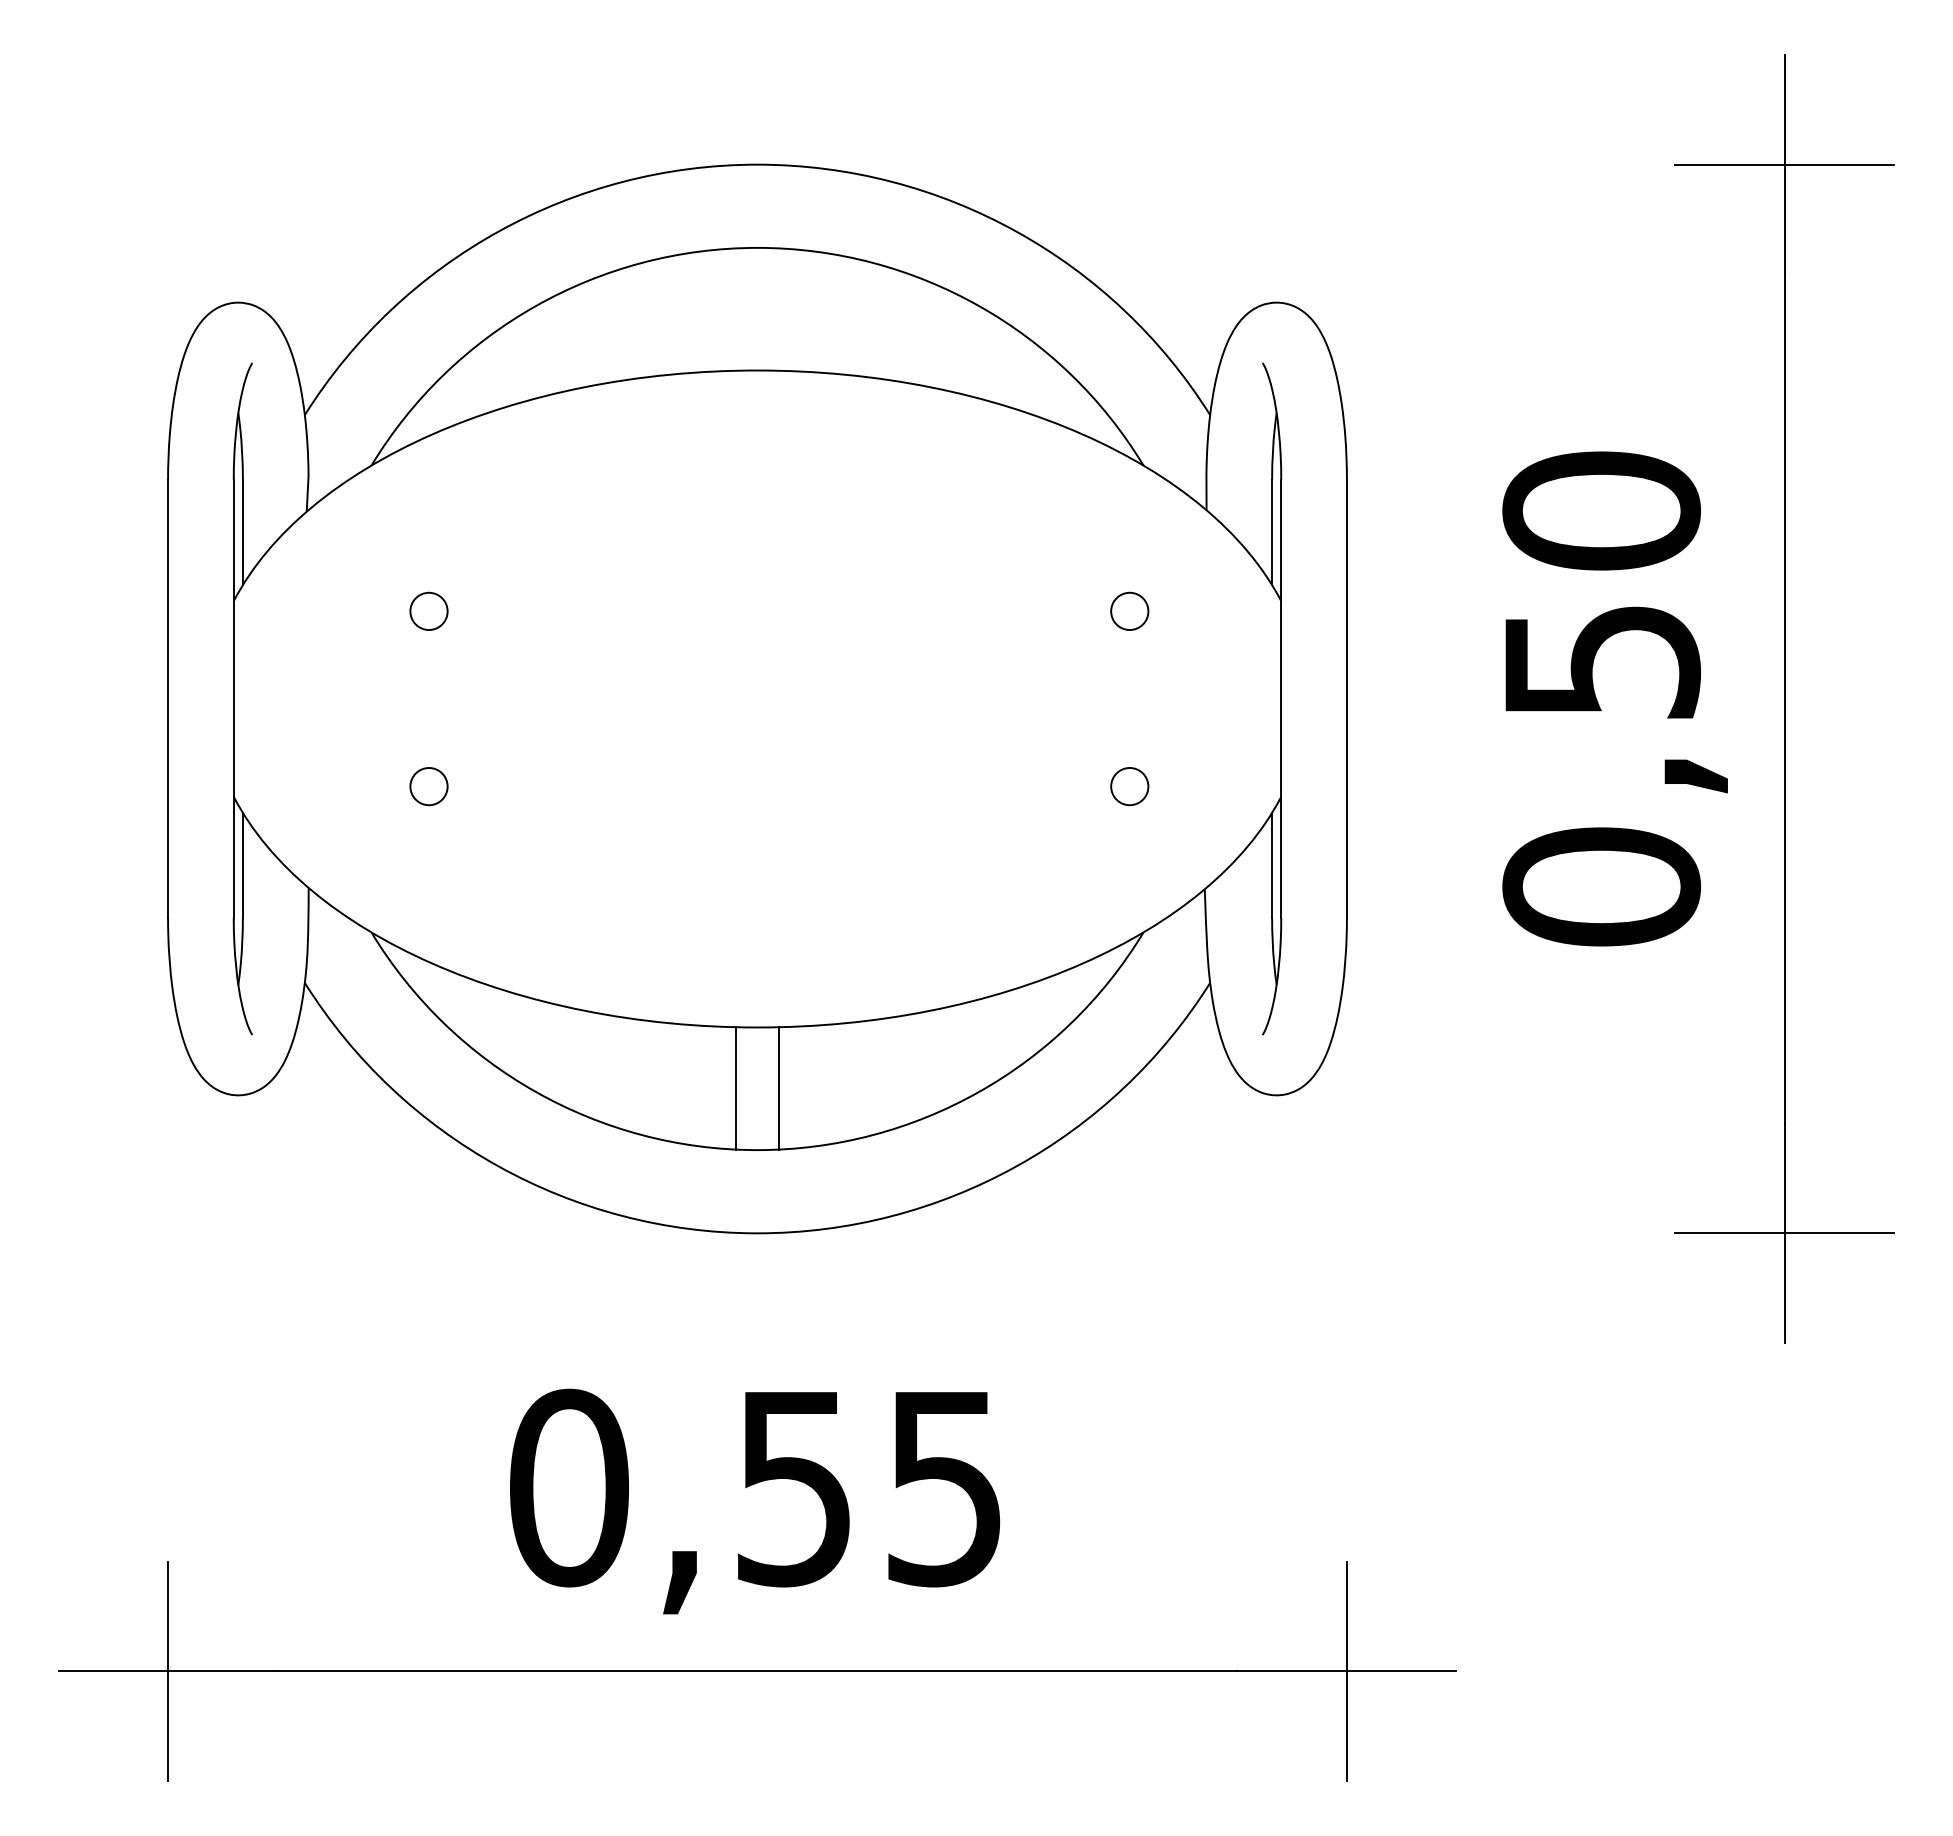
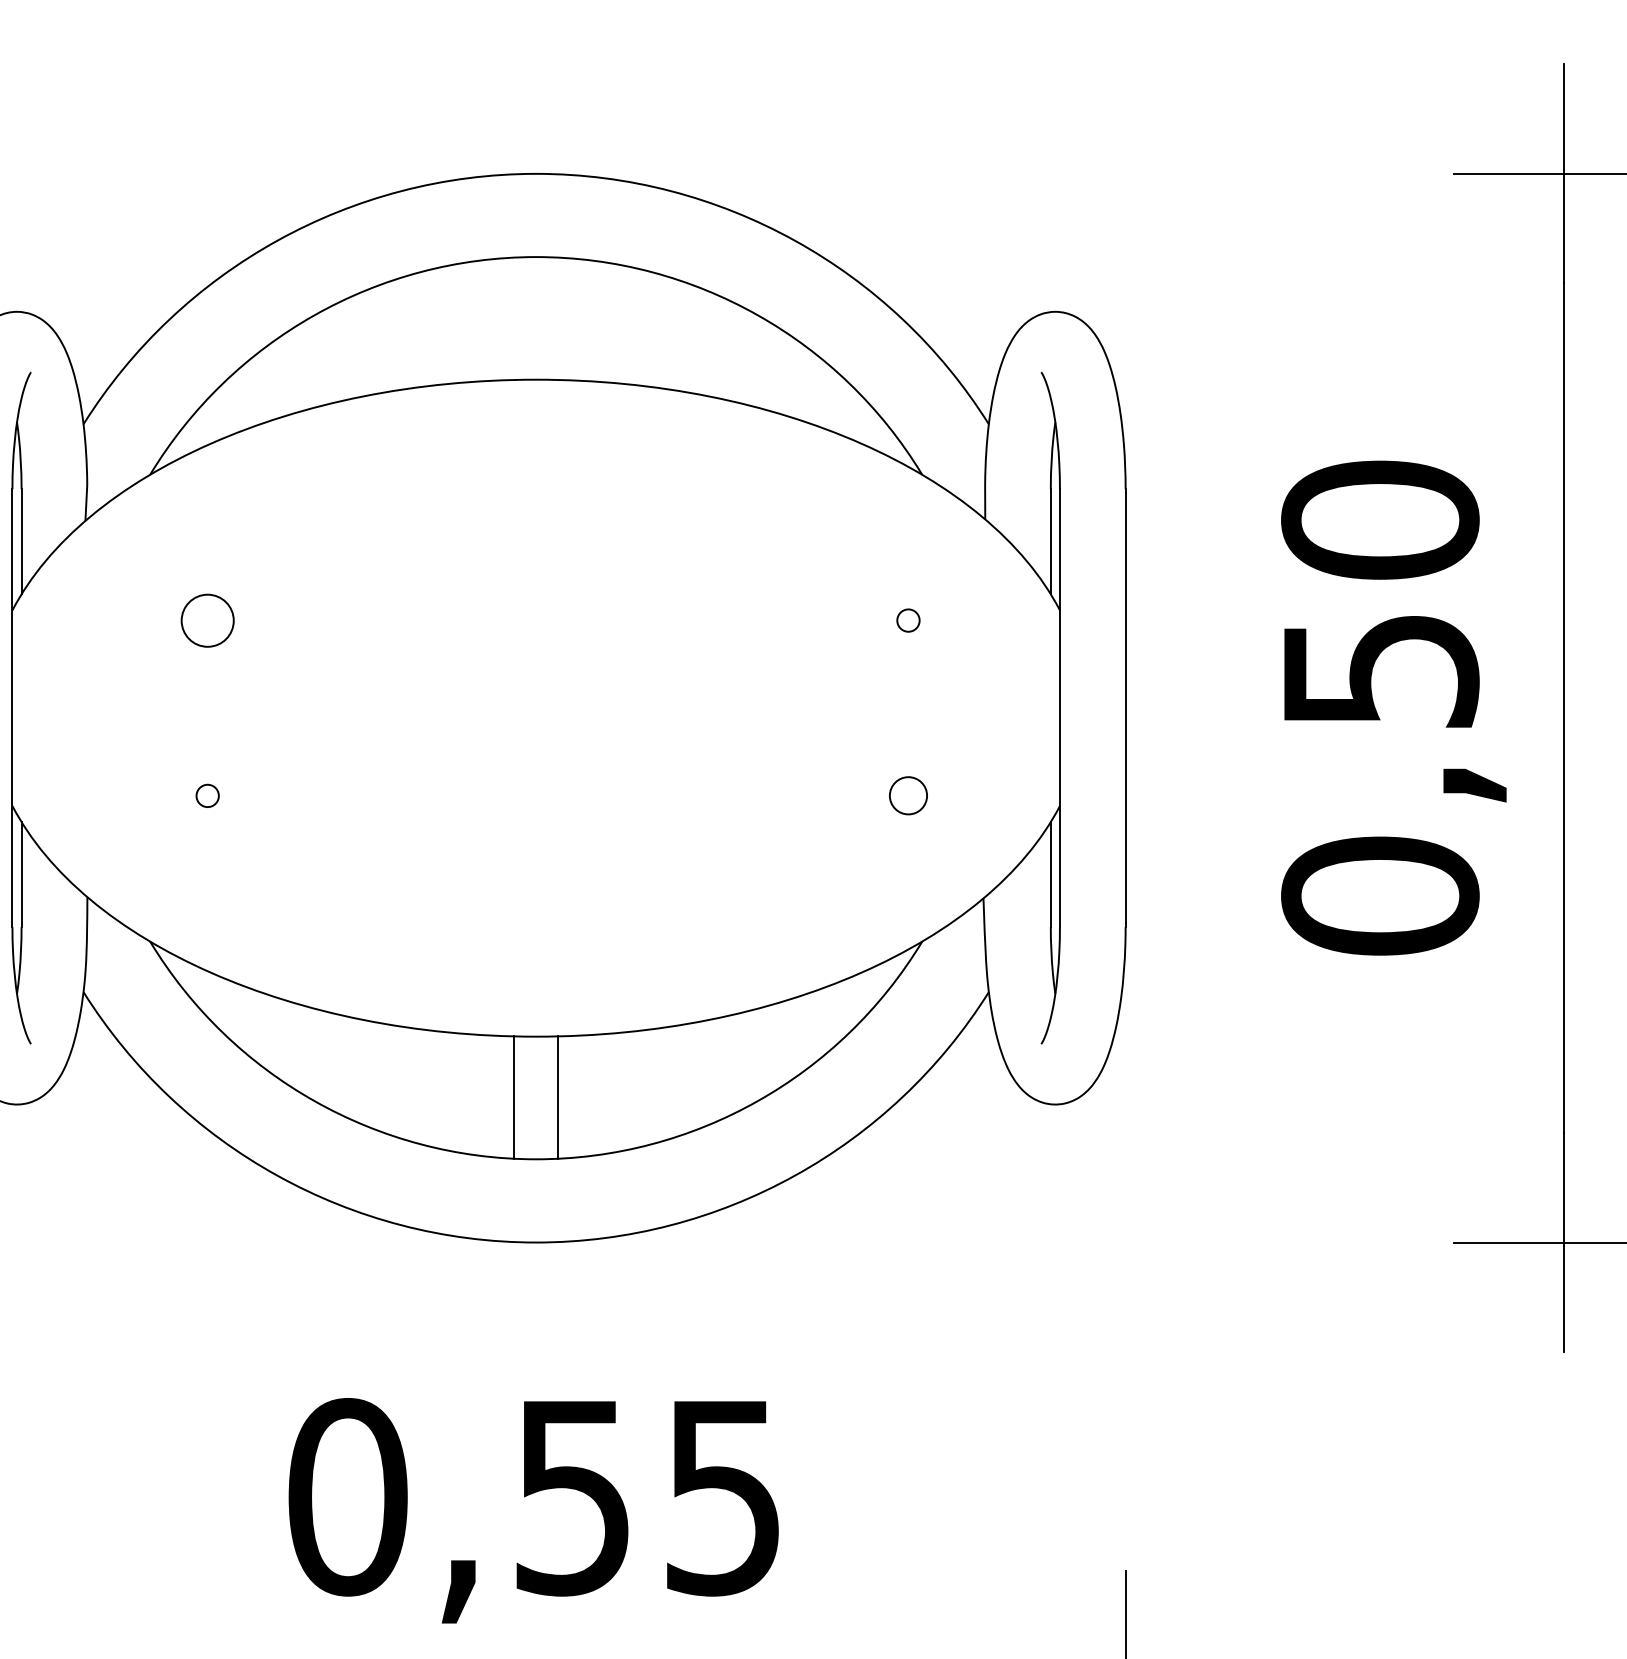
circle: (428, 610) -> (207, 619), size x1.4
circle: (1129, 611) -> (908, 620), size x0.6
circle: (428, 786) -> (207, 795), size x0.6

